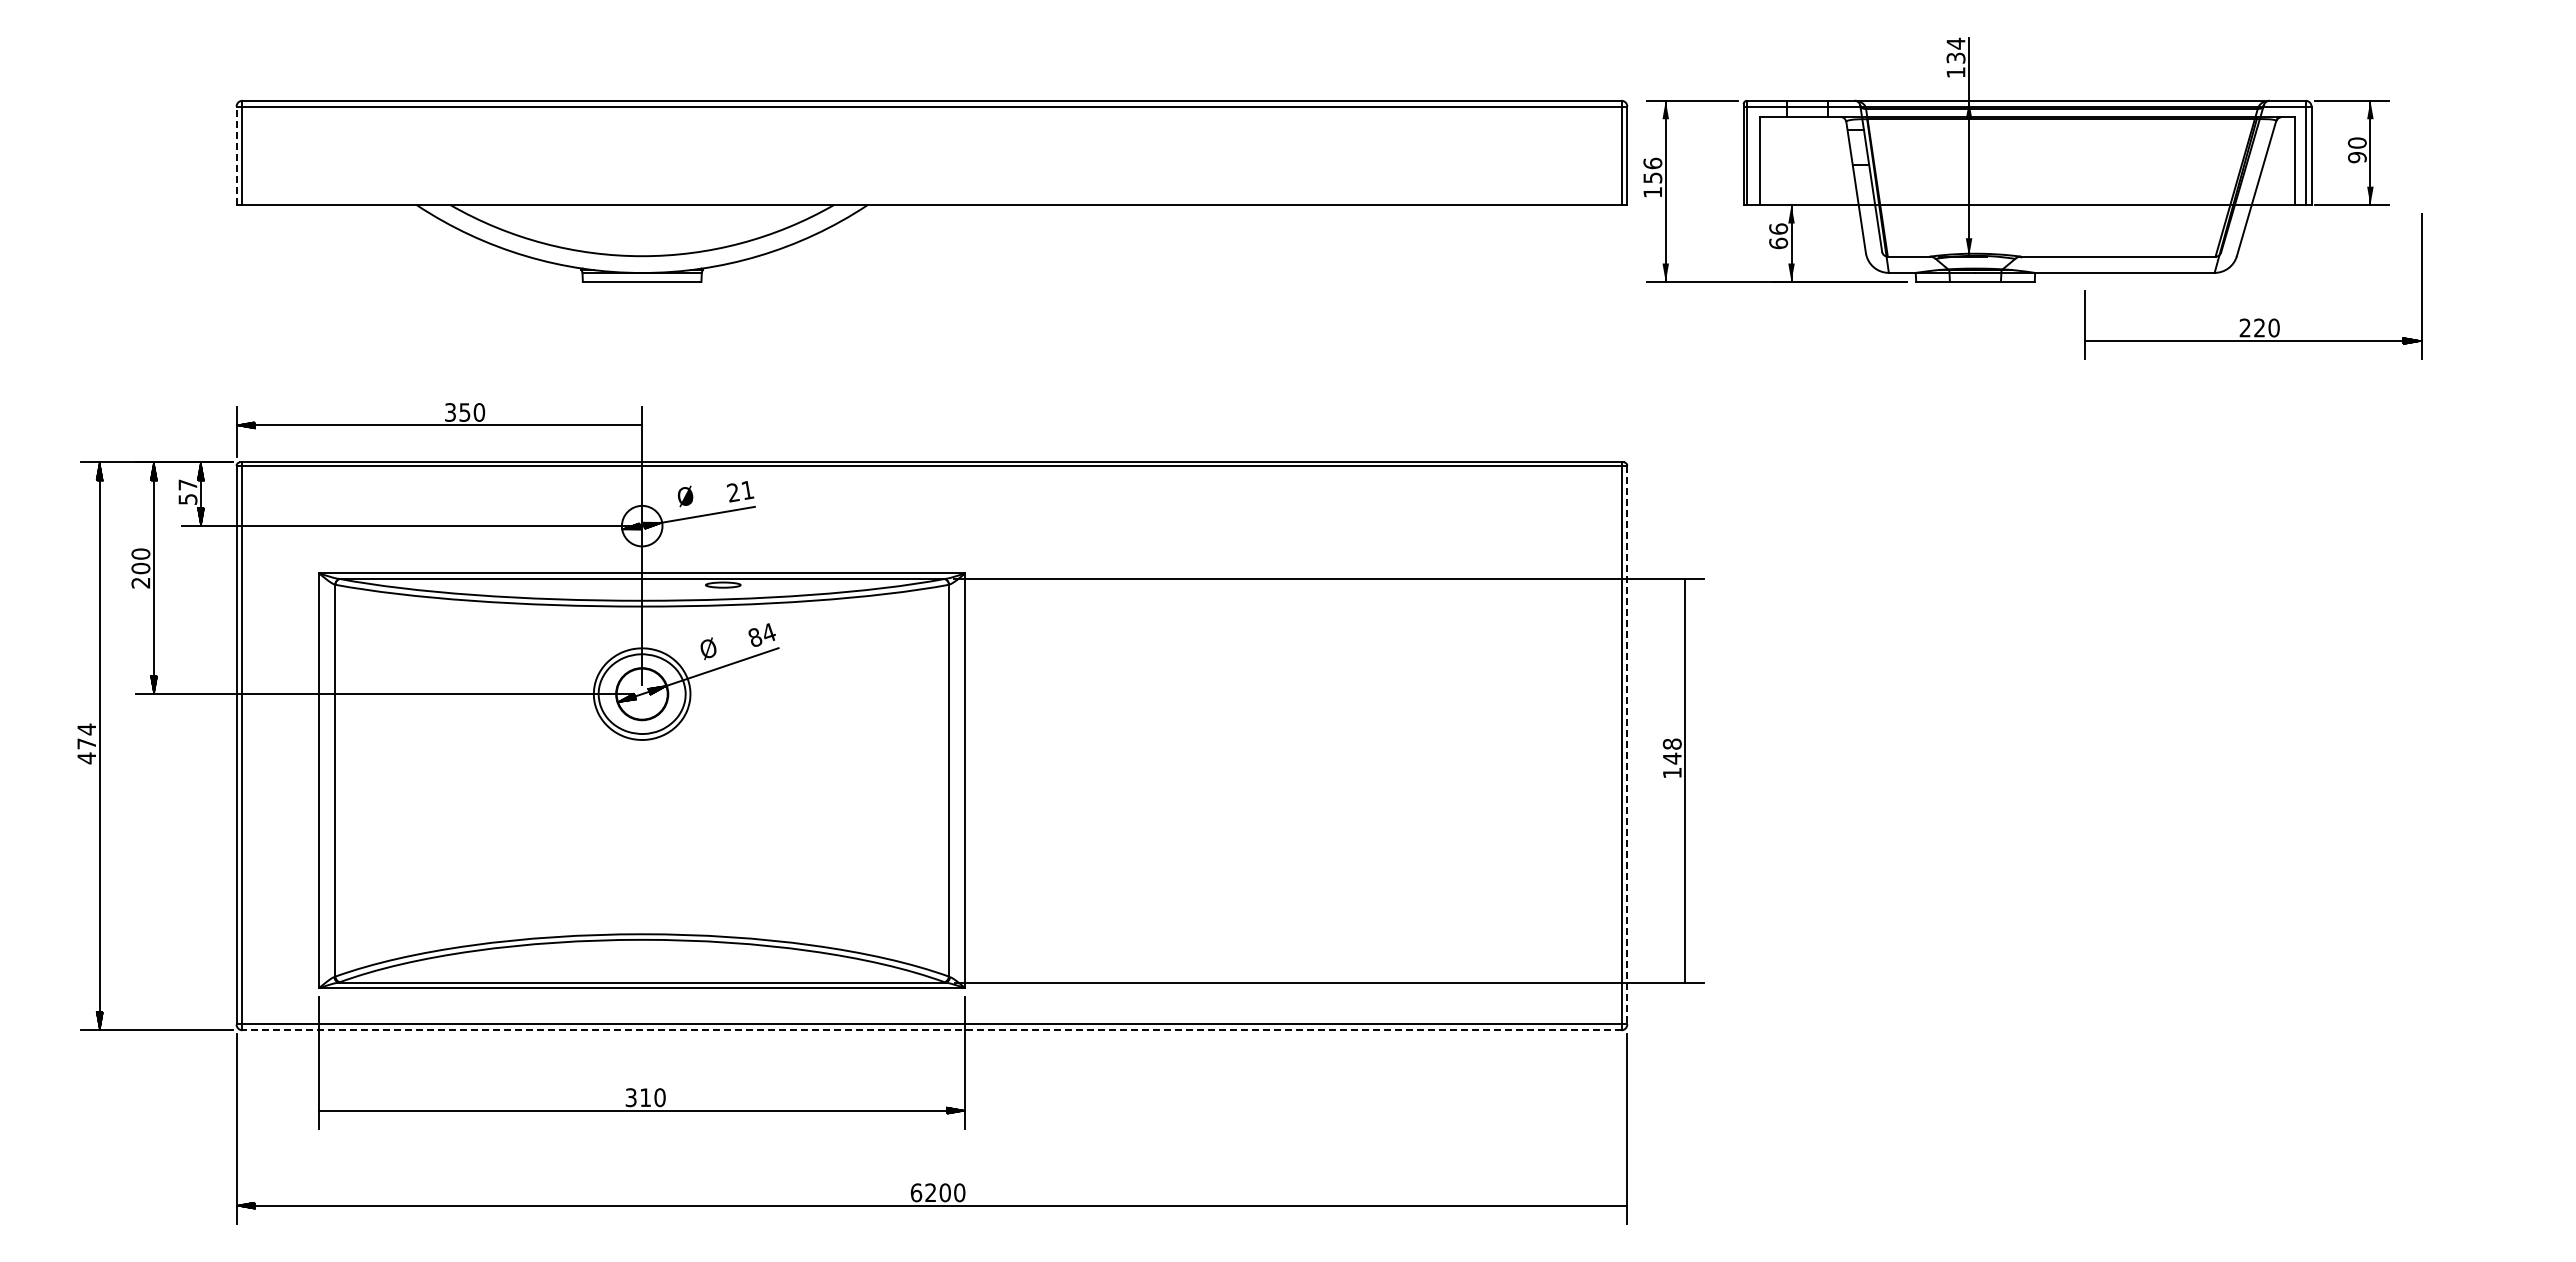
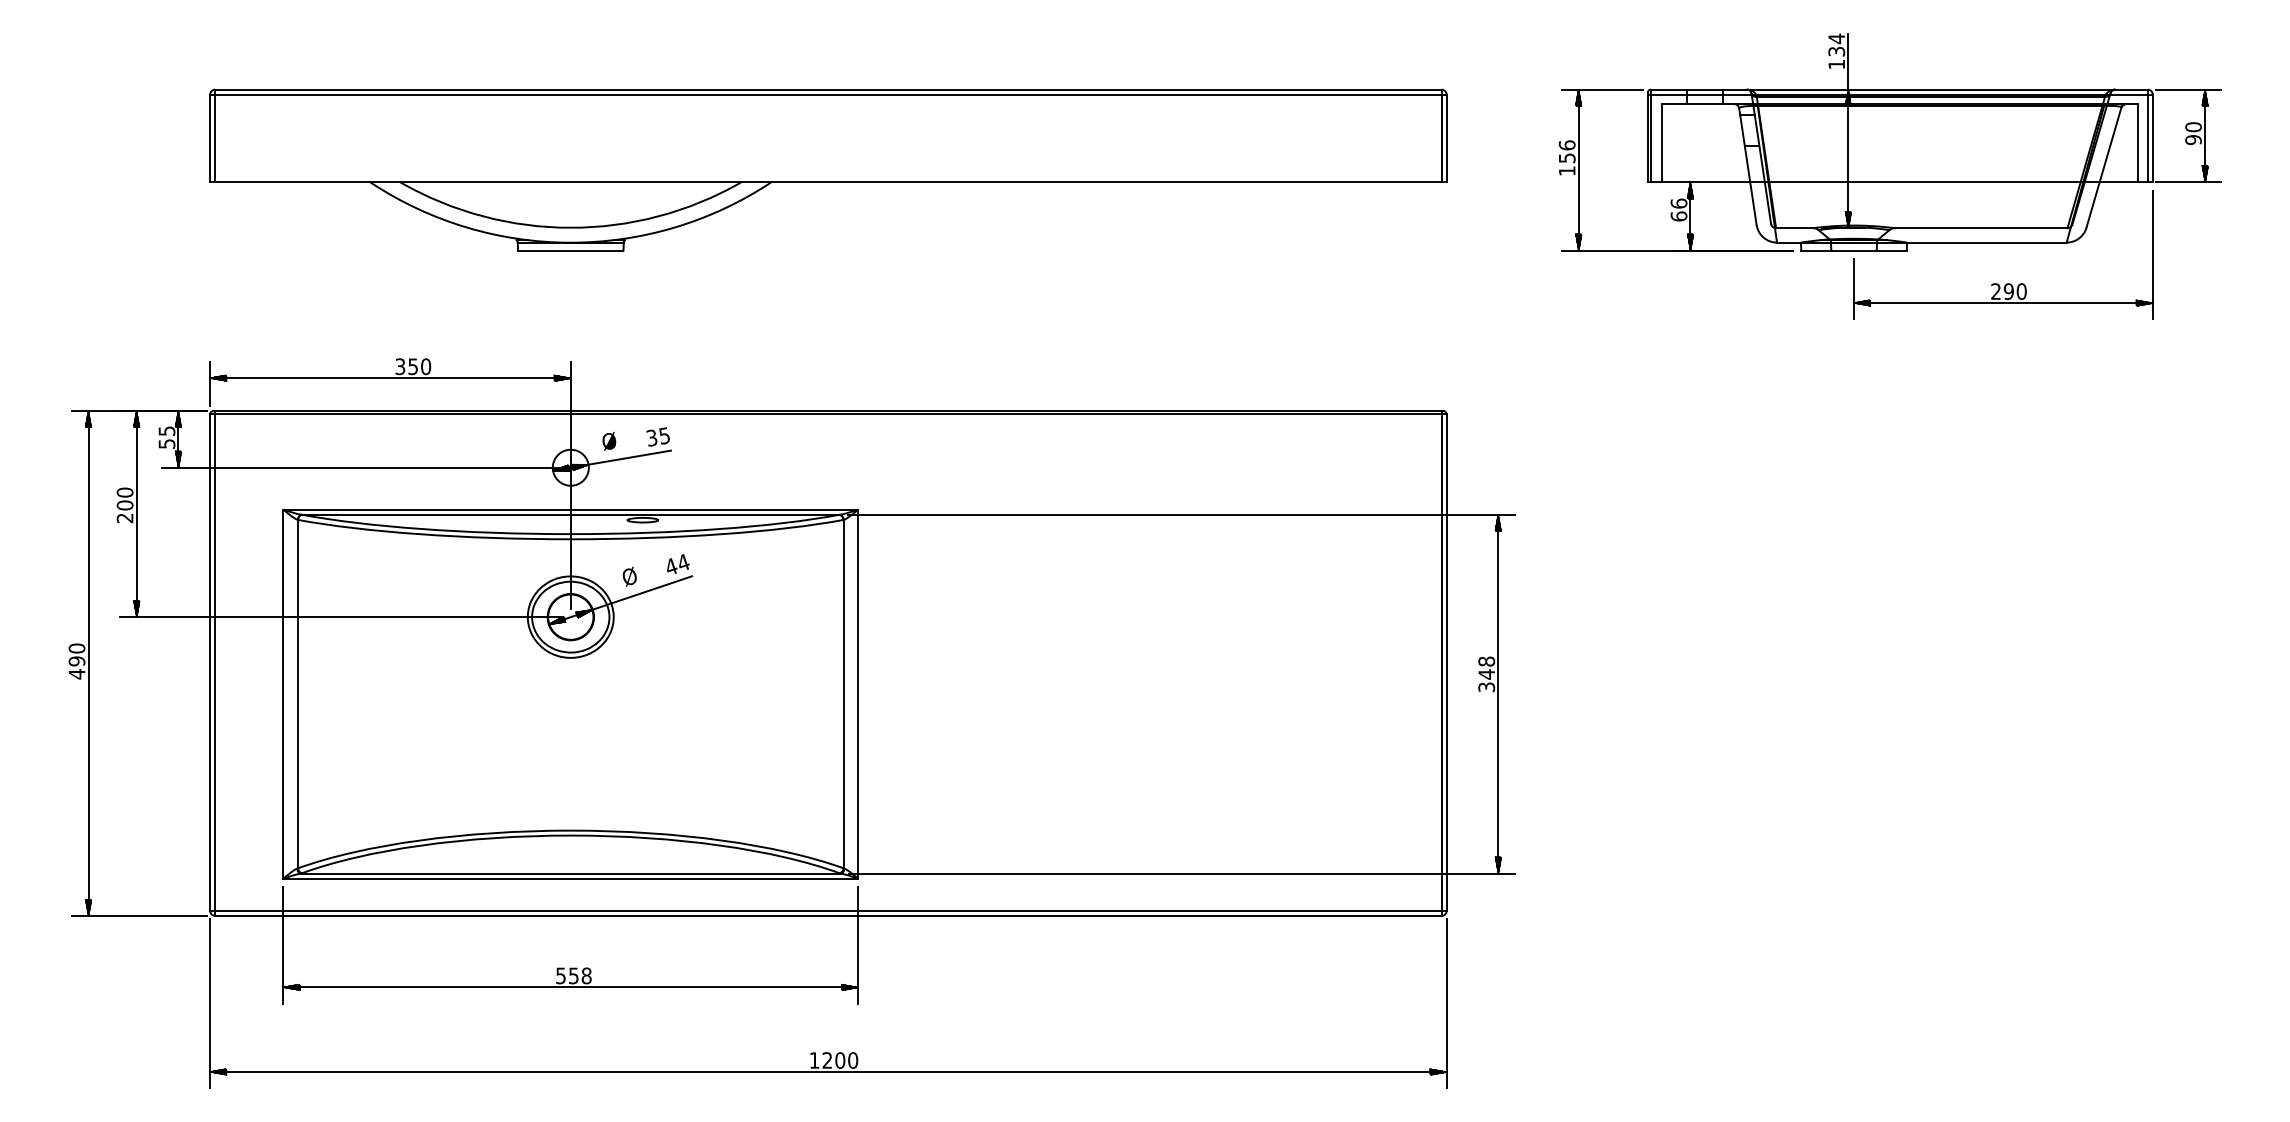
line: (236, 155) -> (210, 138), dashed -> solid
part: (2016, 159) -> (1890, 141), moved
text: (2259, 327) -> (2008, 291), 220 -> 290
hatch: (2094, 340) -> (1862, 302), added
hatch: (632, 425) -> (562, 378), added
text: (187, 484) -> (166, 430), 57 -> 55
text: (740, 491) -> (658, 436), 21 -> 35
hatch: (1685, 588) -> (1498, 523), added
text: (755, 636) -> (671, 565), 84 -> 44
text: (86, 736) -> (76, 654), 474 -> 490
line: (1627, 745) -> (1446, 662), dashed -> solid
text: (1671, 772) -> (1485, 686), 148 -> 348
hatch: (1685, 973) -> (1498, 865), added
line: (931, 1030) -> (828, 916), dashed -> solid
text: (645, 1097) -> (573, 975), 310 -> 558
hatch: (328, 1110) -> (291, 987), added
text: (916, 1192) -> (814, 1060), 6200 -> 1200
hatch: (1617, 1205) -> (1437, 1071), added

